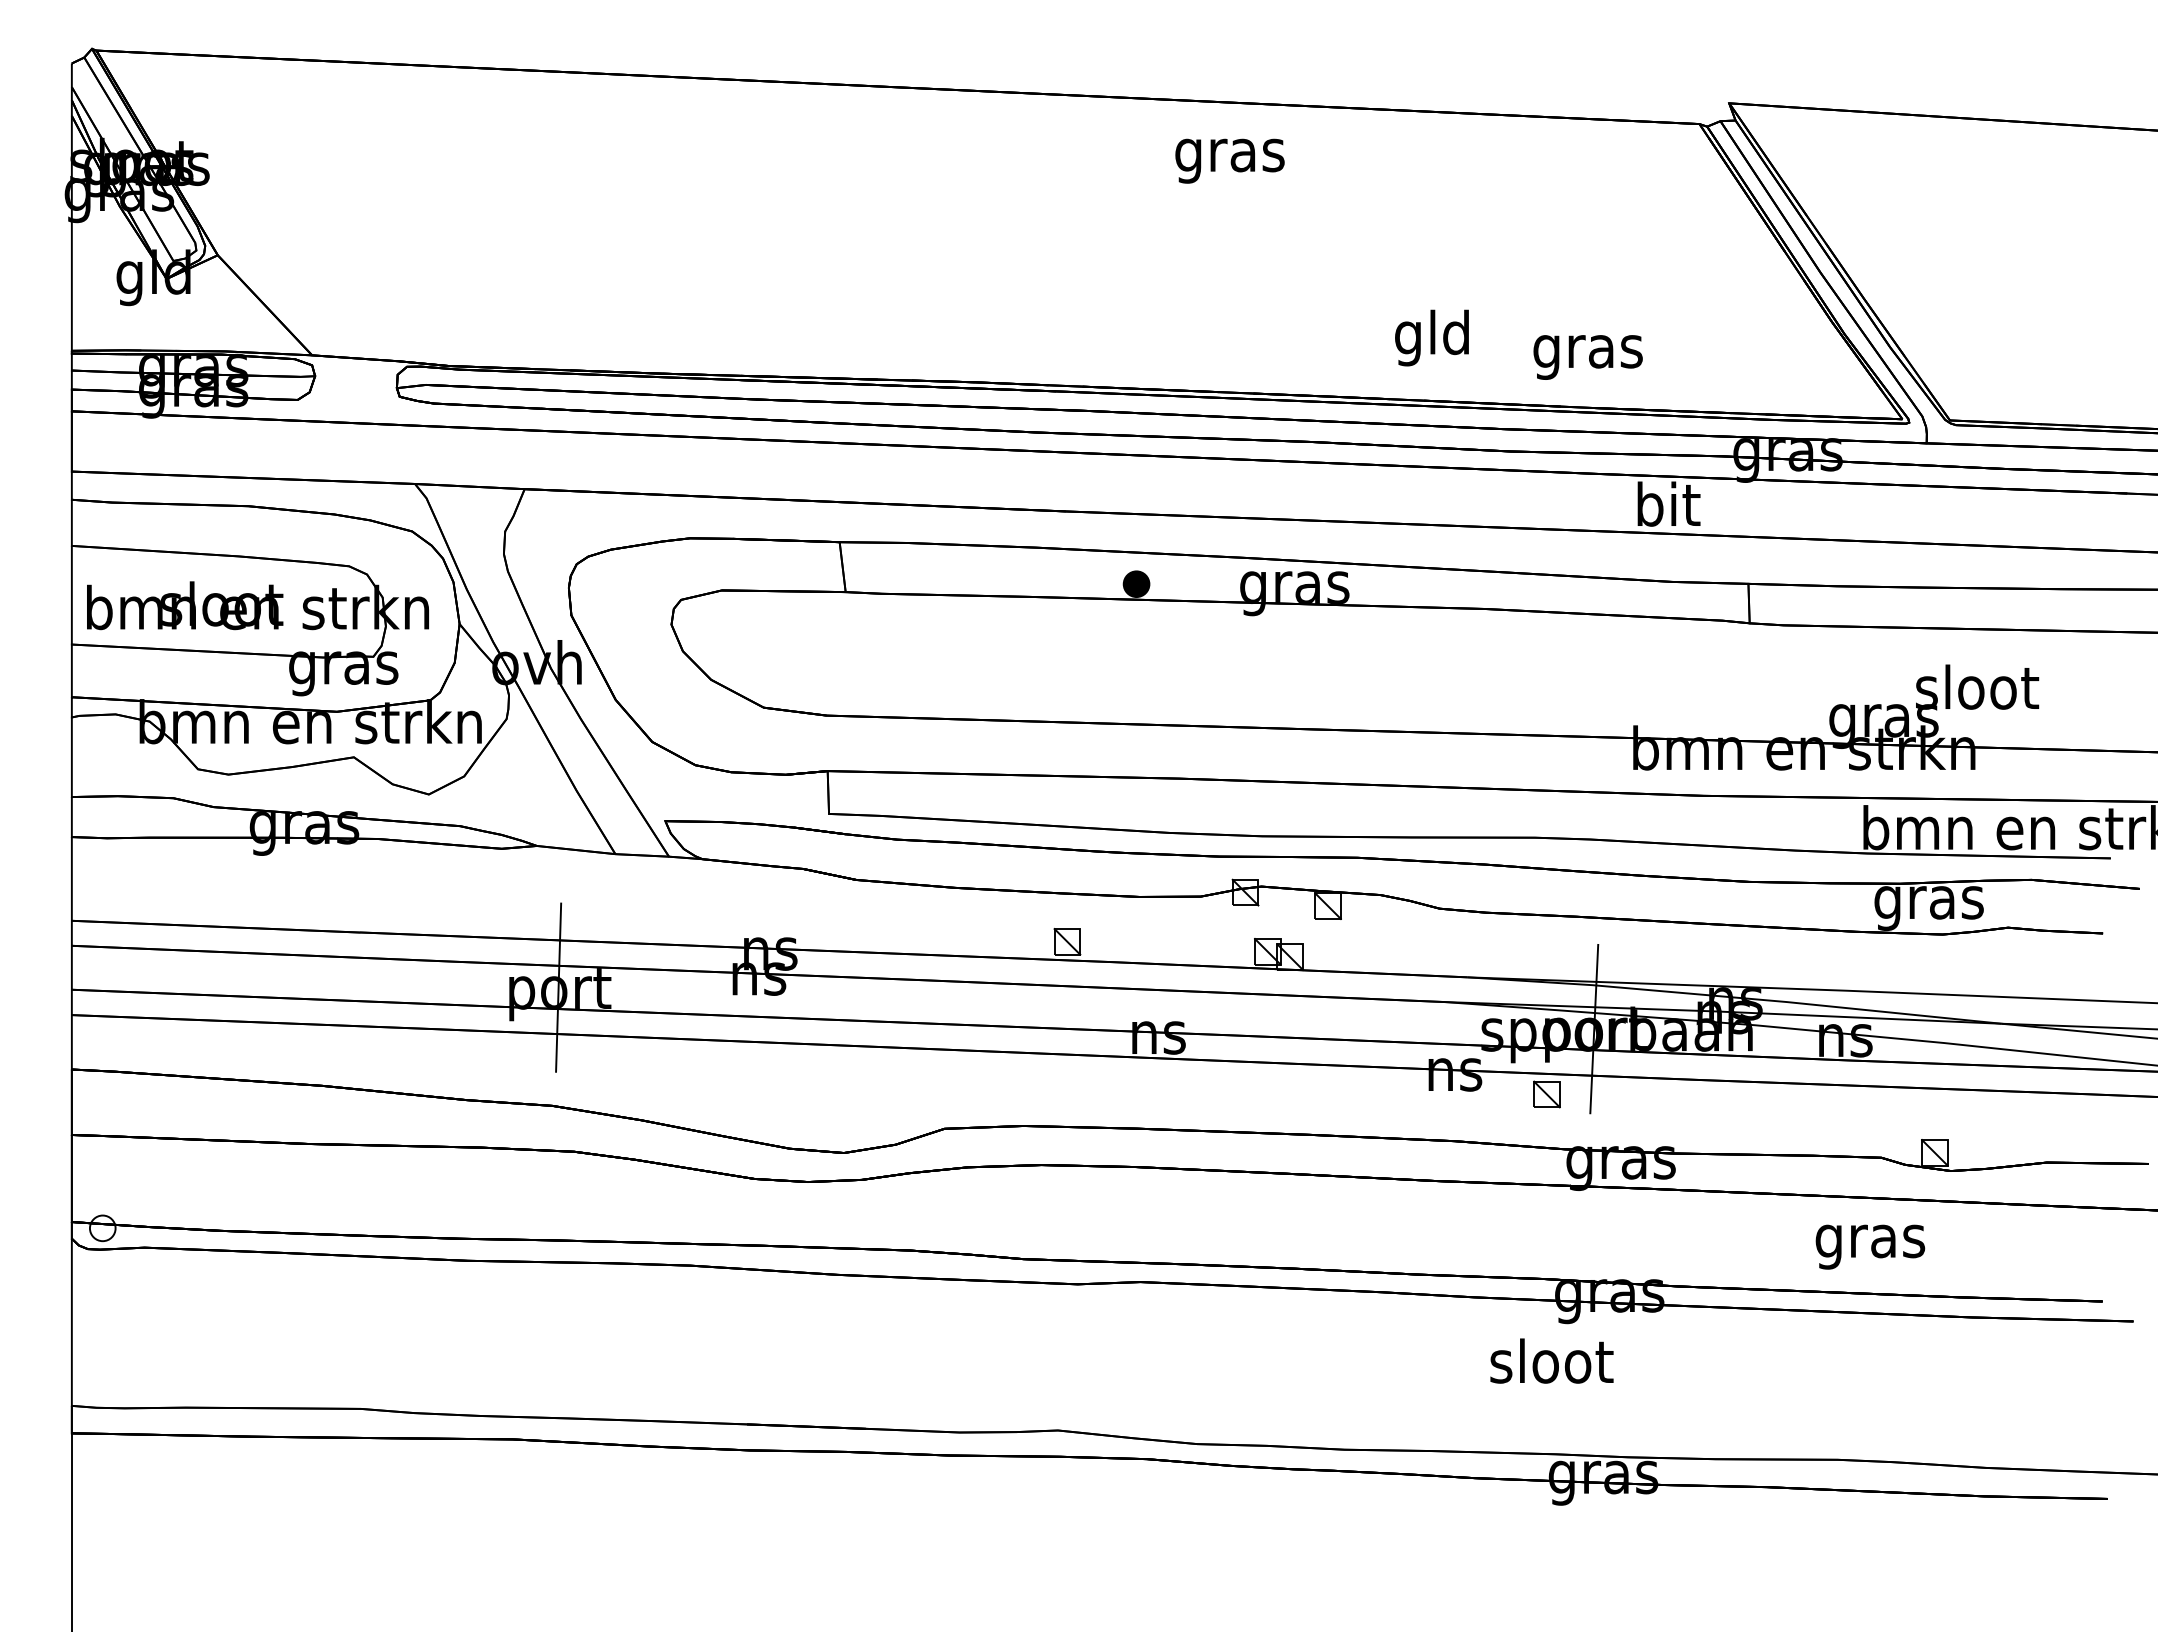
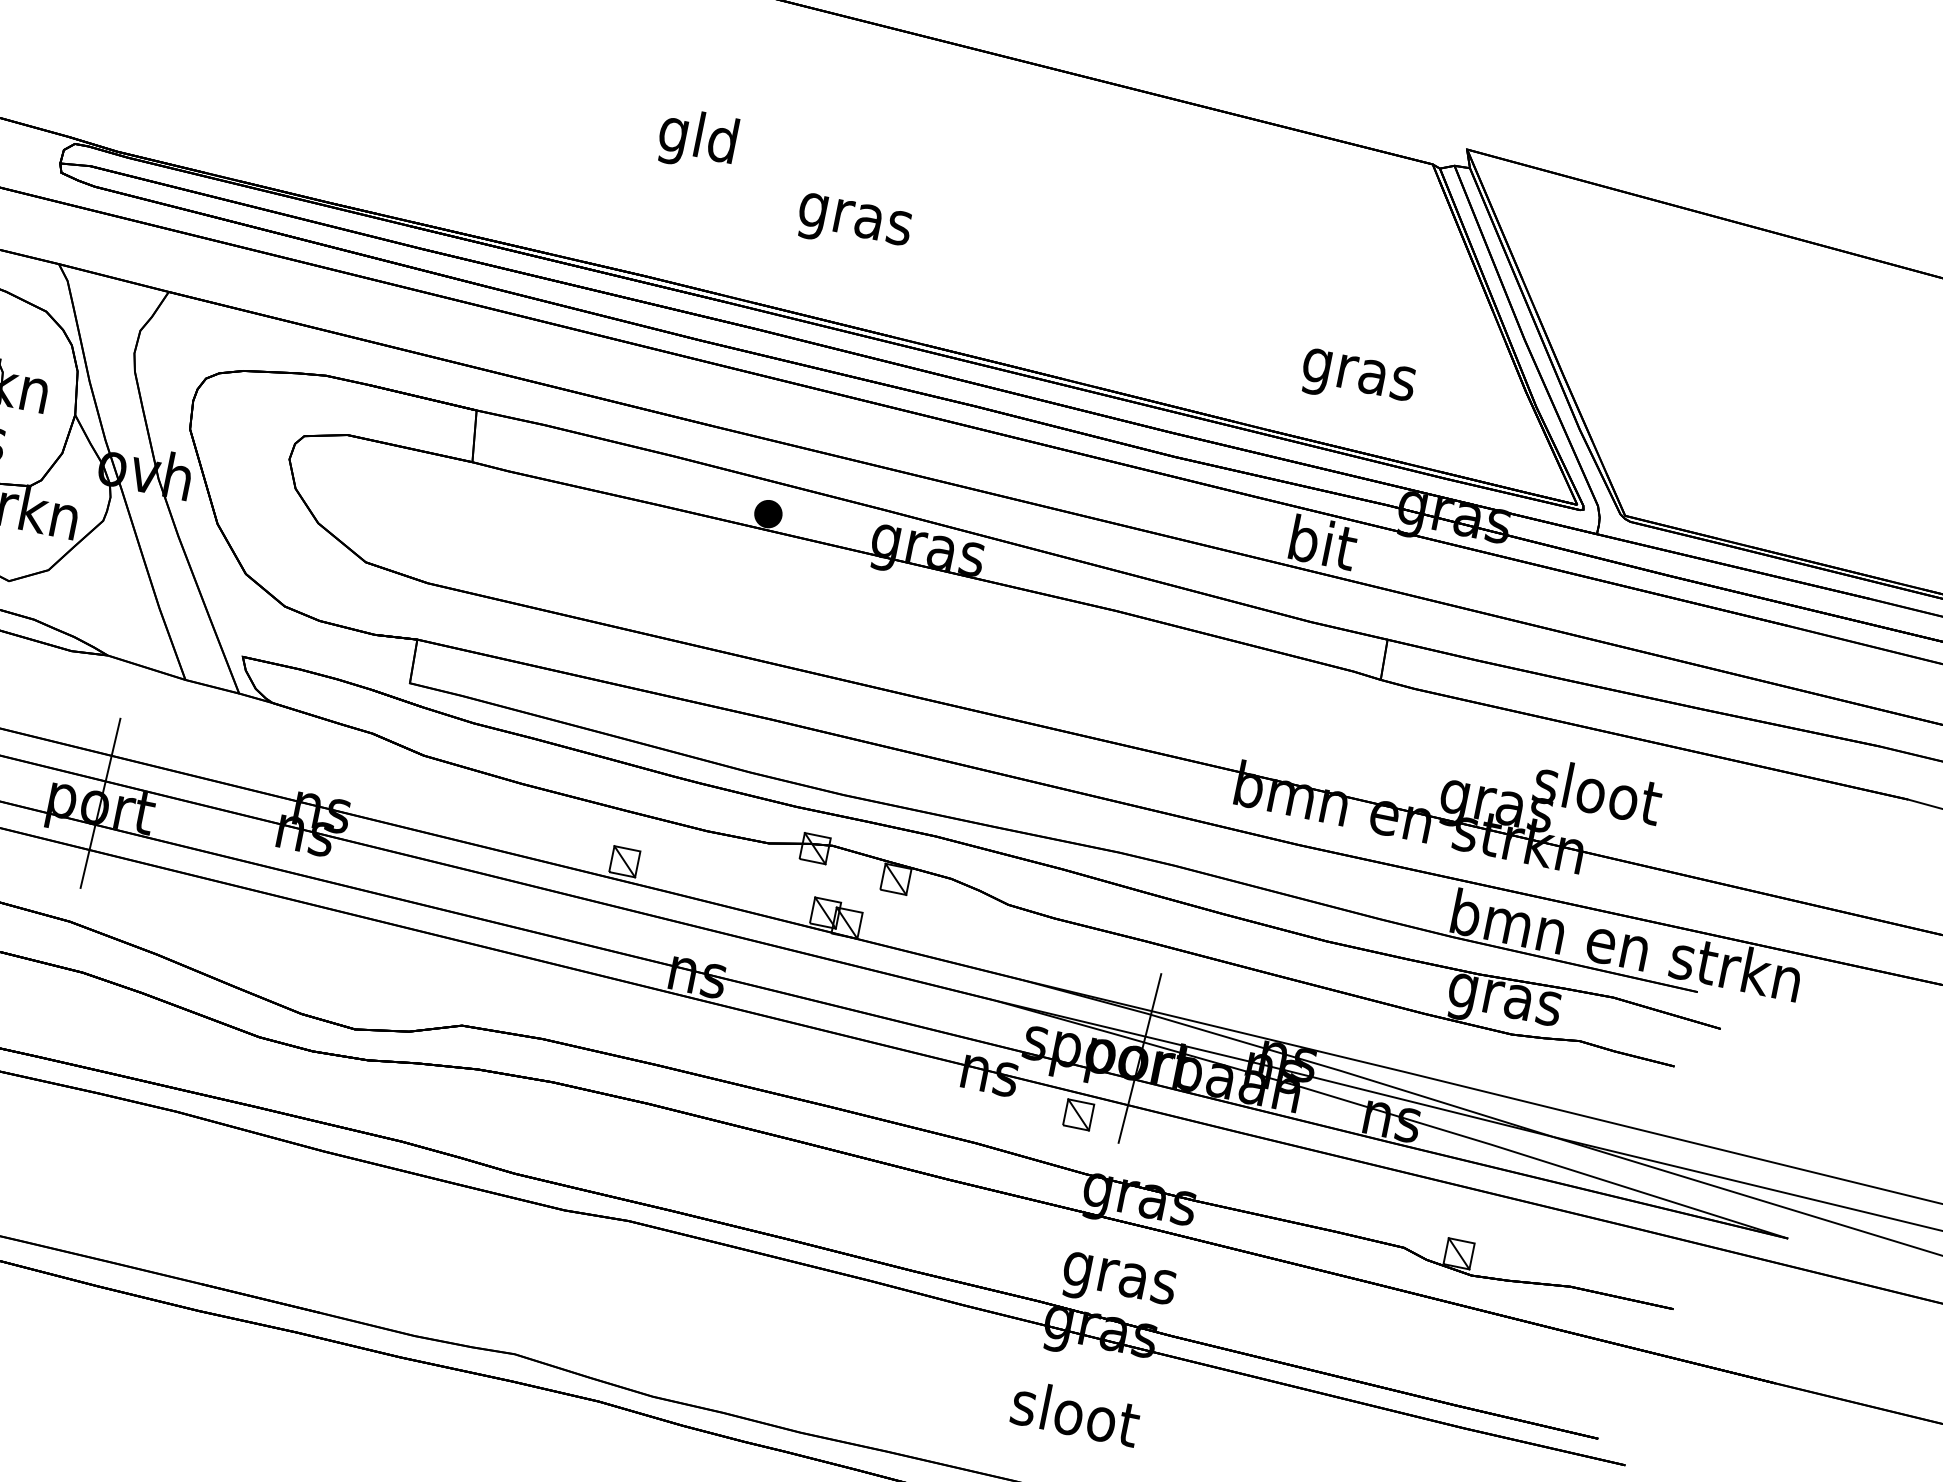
text: (1229, 160) -> (853, 224), moved
text: (1431, 337) -> (697, 139), moved
text: (1587, 357) -> (1357, 380), moved
text: (1870, 1246) -> (1118, 1283), moved
text: (1551, 1360) -> (1075, 1412), moved

